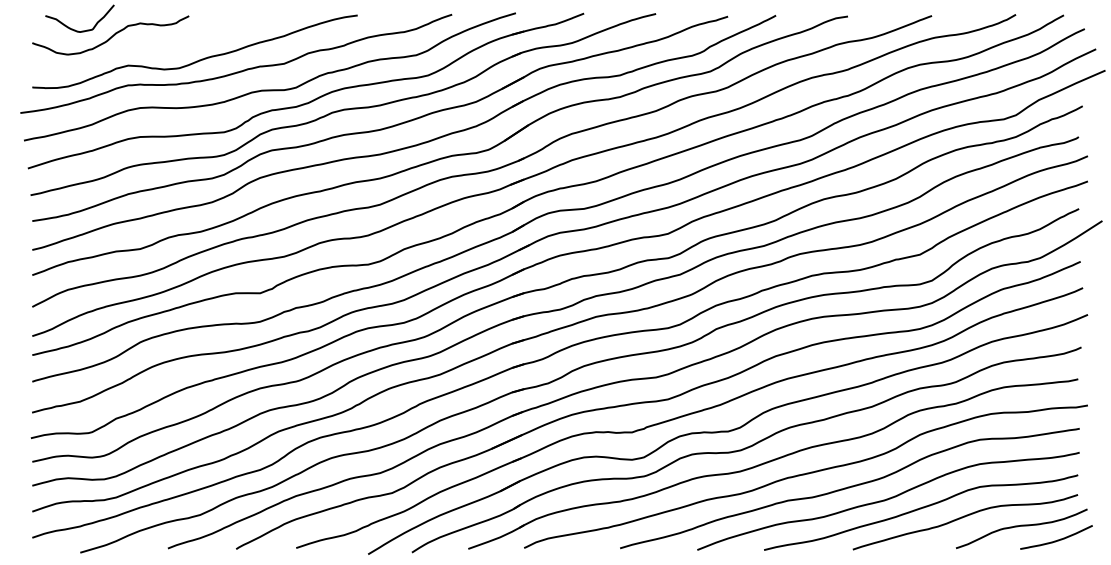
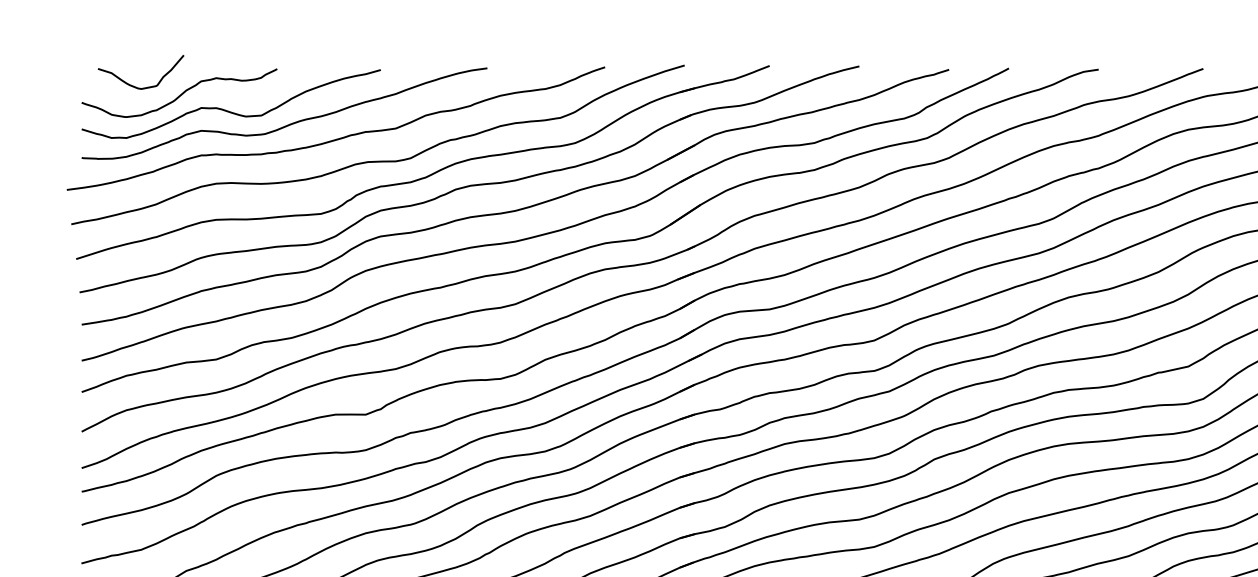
curve: (151, 49) -> (230, 110), added

